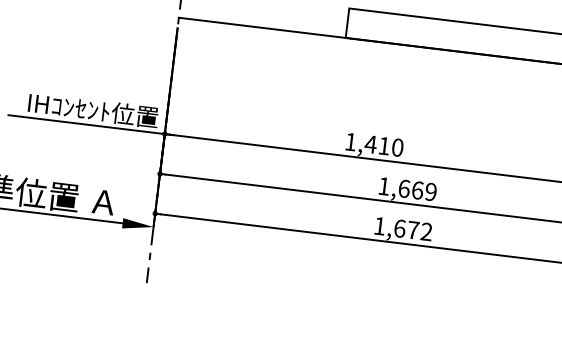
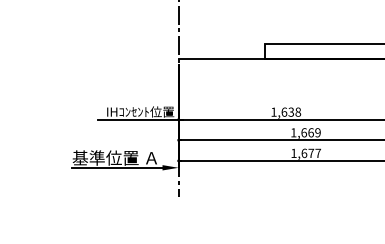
text: (384, 144) -> (291, 111), 1,410 -> 1,638
text: (427, 230) -> (318, 152), 1,672 -> 1,677

